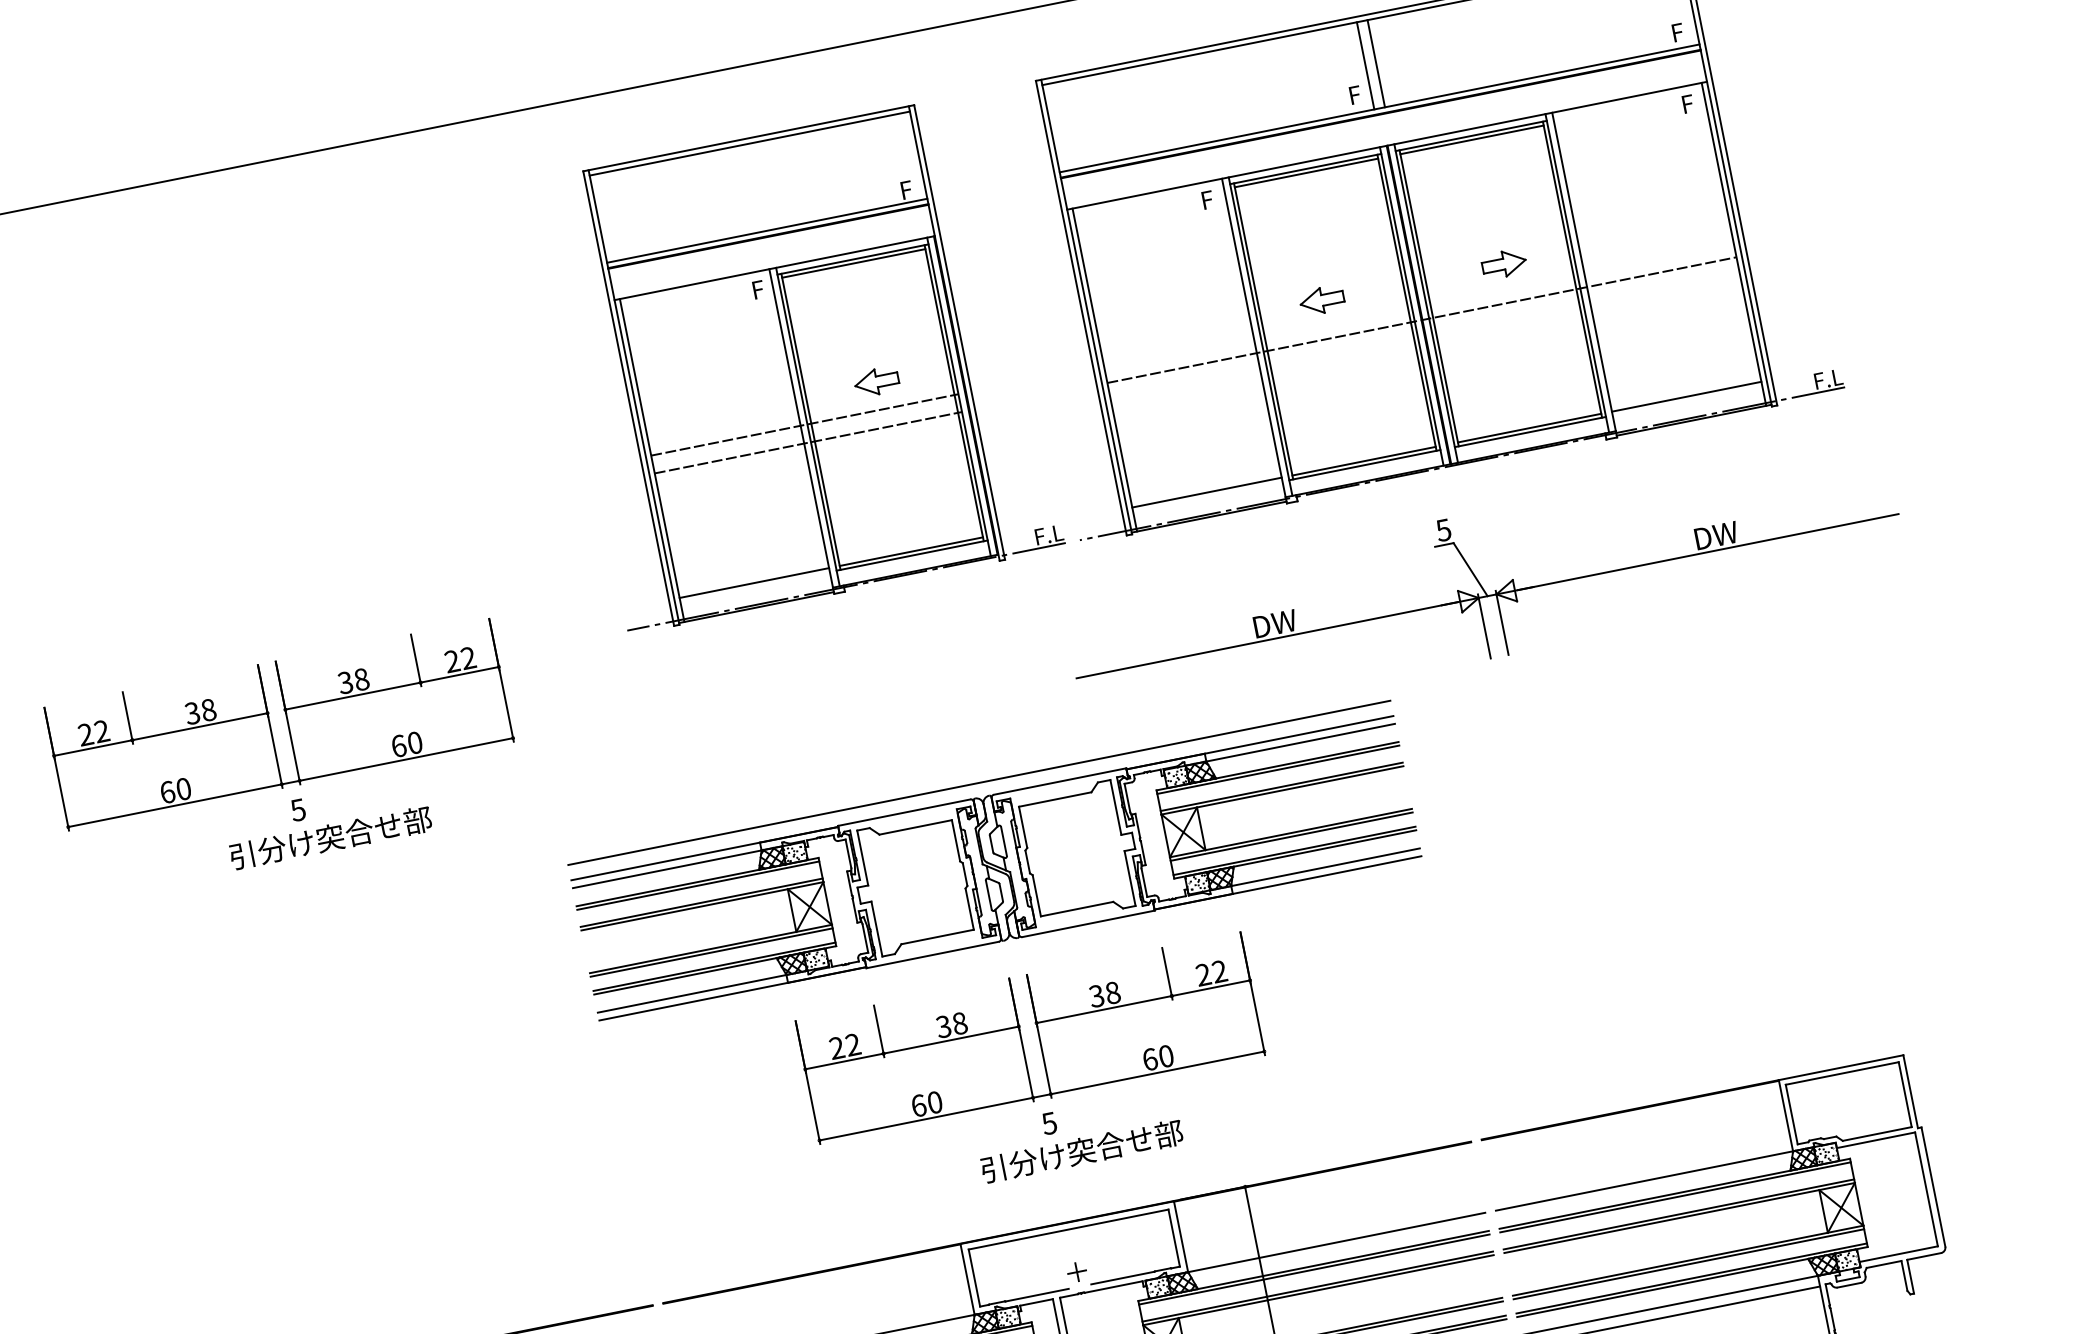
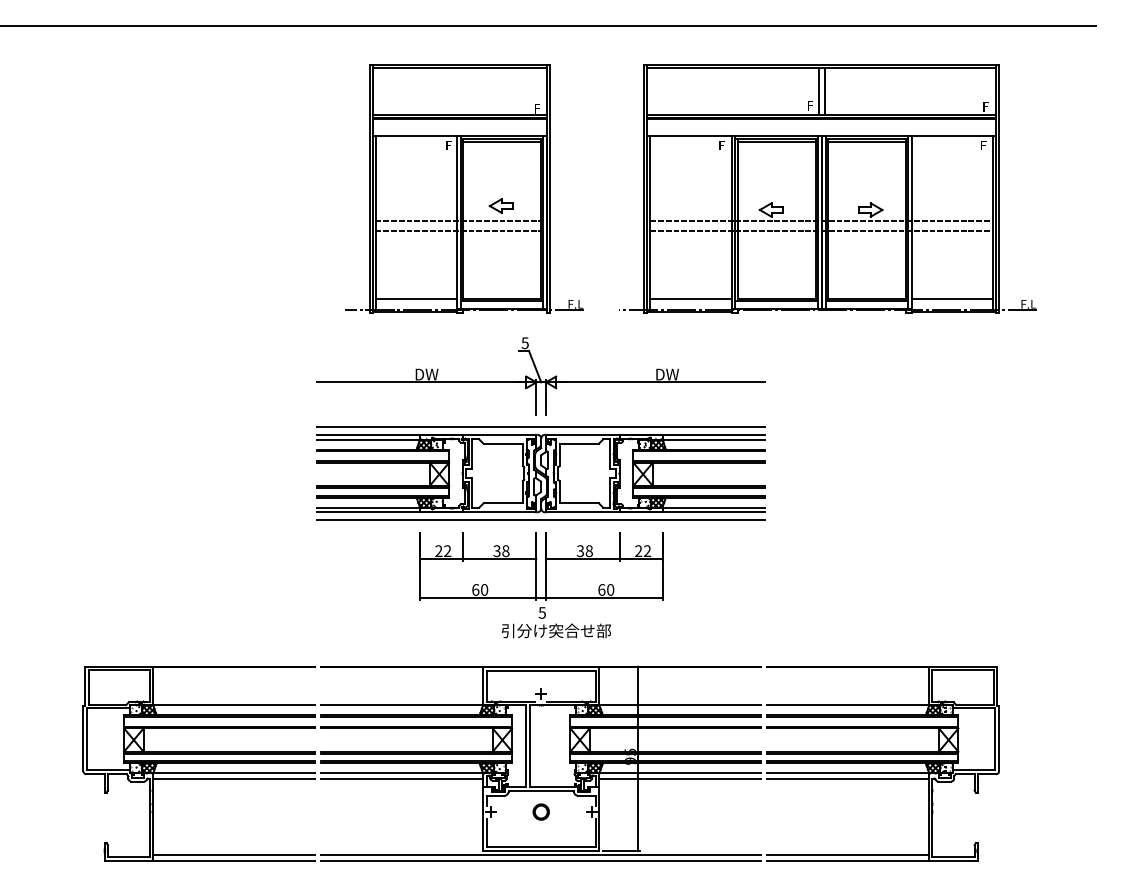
line: (1418, 303) -> (821, 221), added
part: (802, 363) -> (464, 188), moved
part: (1484, 585) -> (540, 376), moved
part: (286, 760) -> (180, 342), removed
line: (1014, 954) -> (541, 520), added

